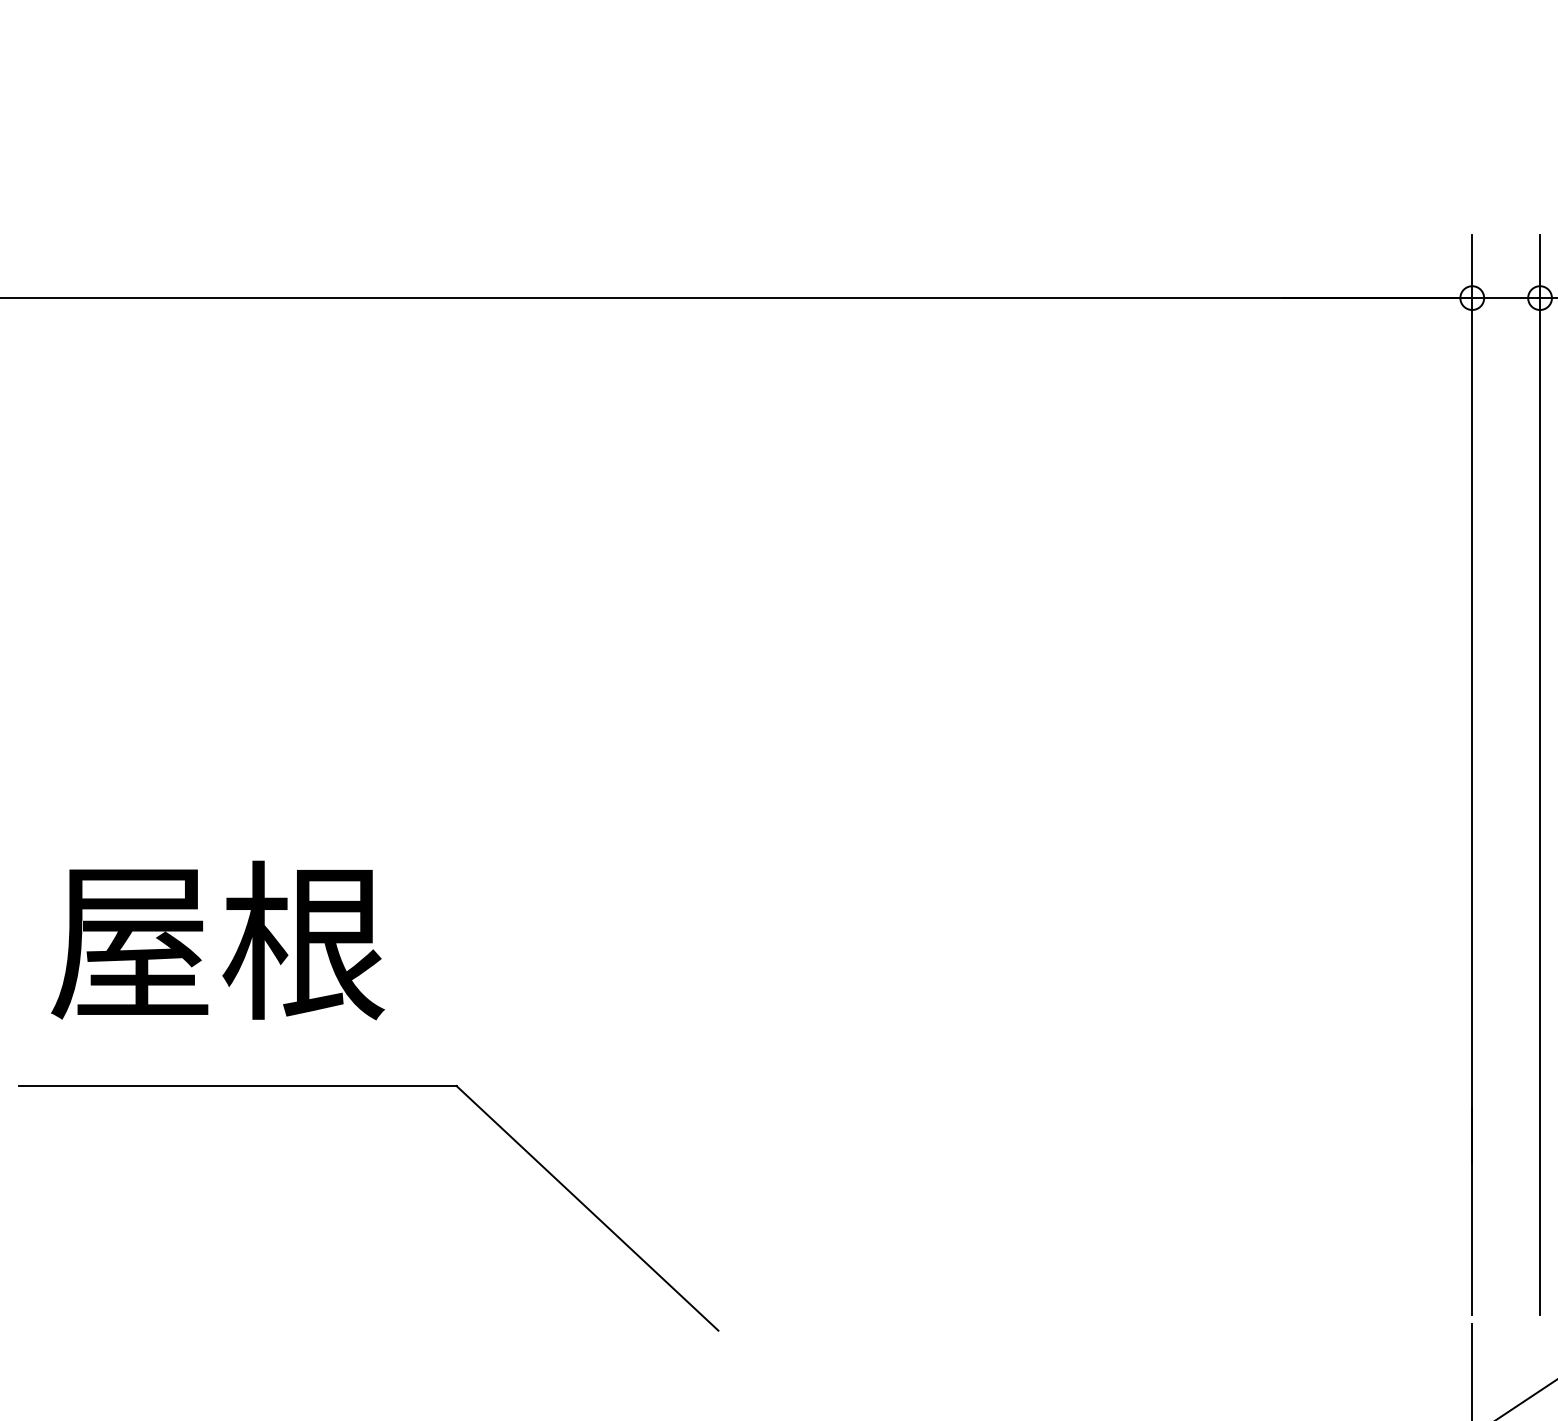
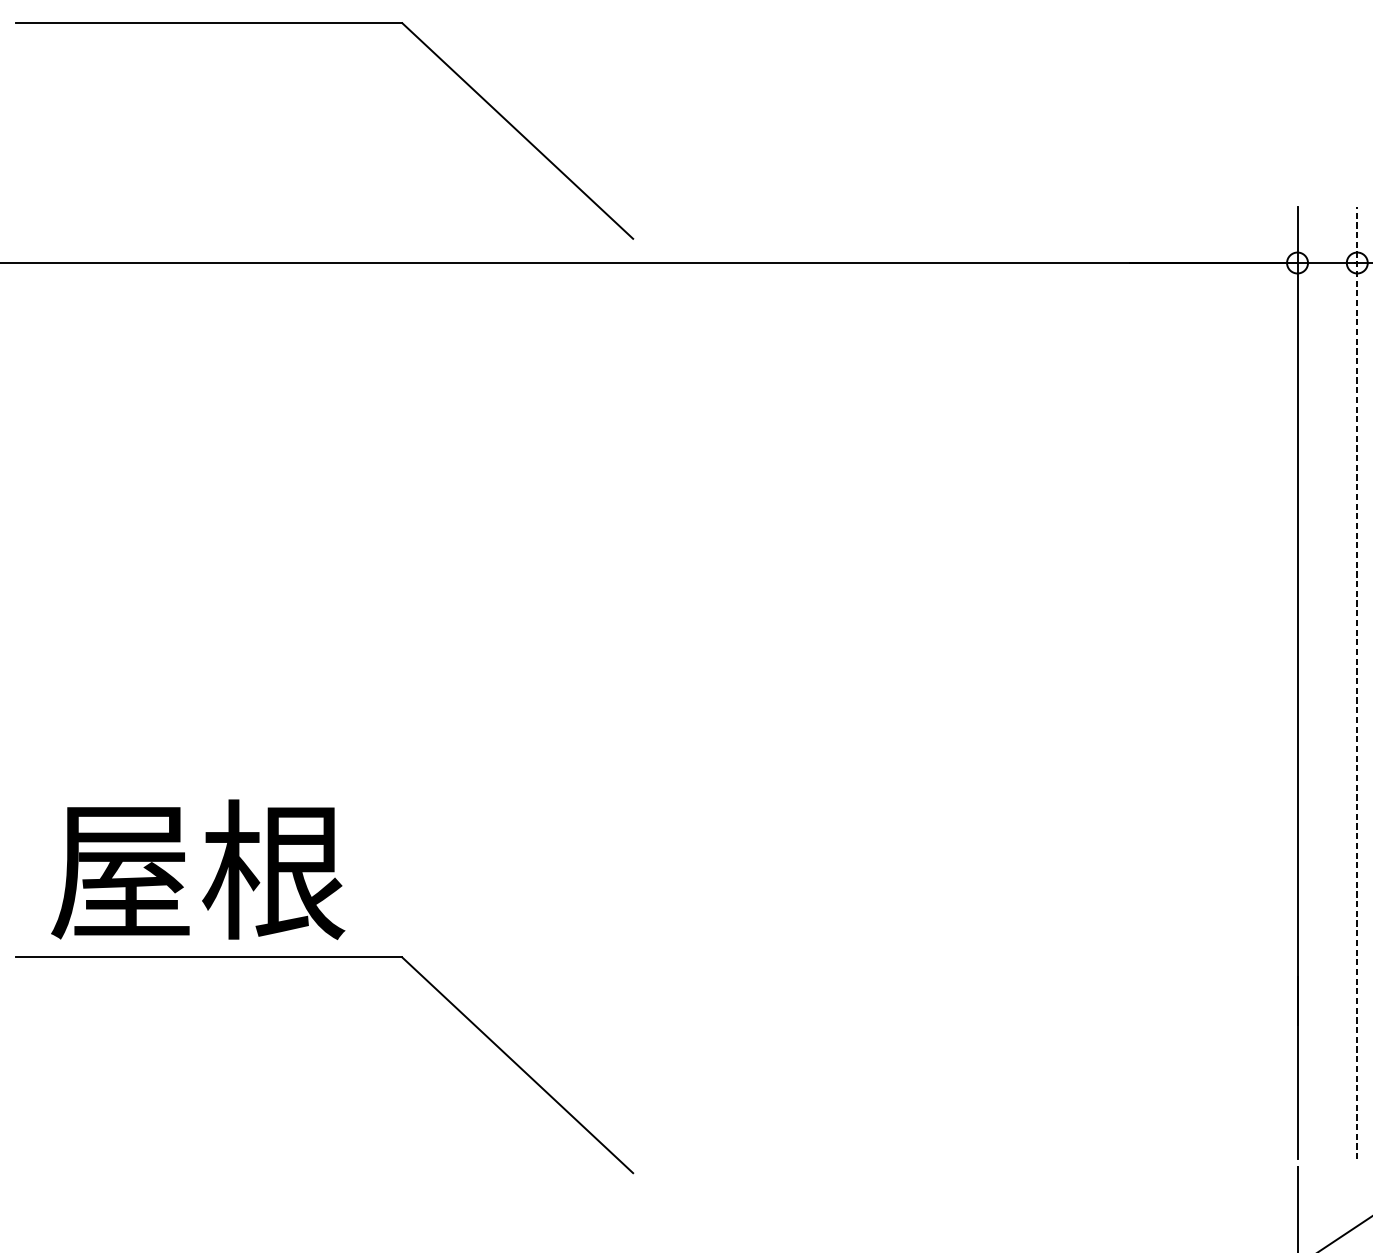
part: (368, 26) -> (324, 23), added
line: (1540, 774) -> (1357, 682), solid -> dashed
text: (217, 940) -> (197, 869), moved

